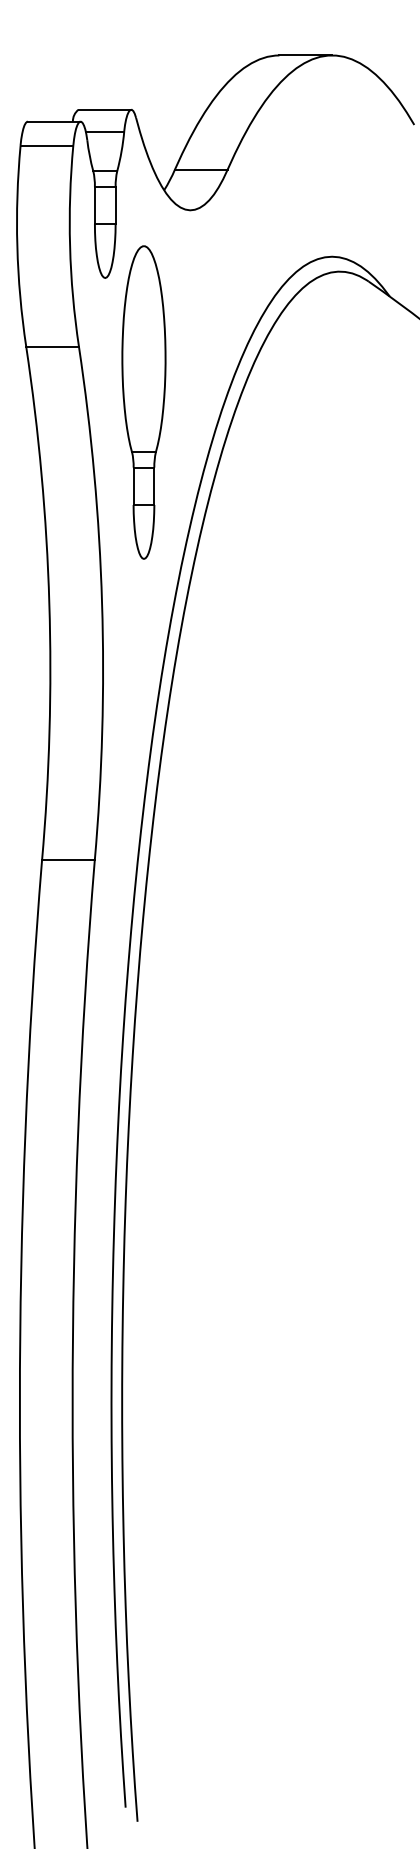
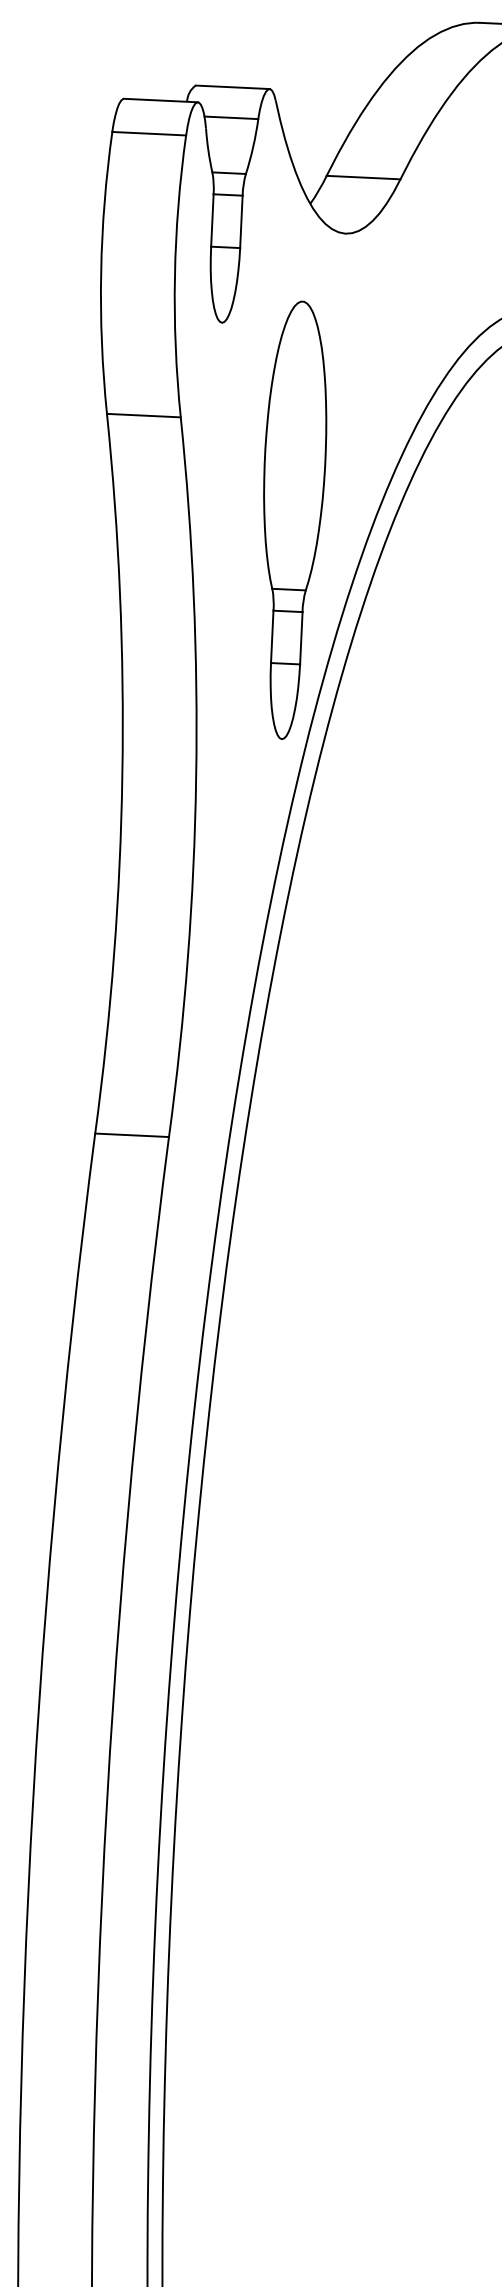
part: (143, 402) -> (291, 520), moved

